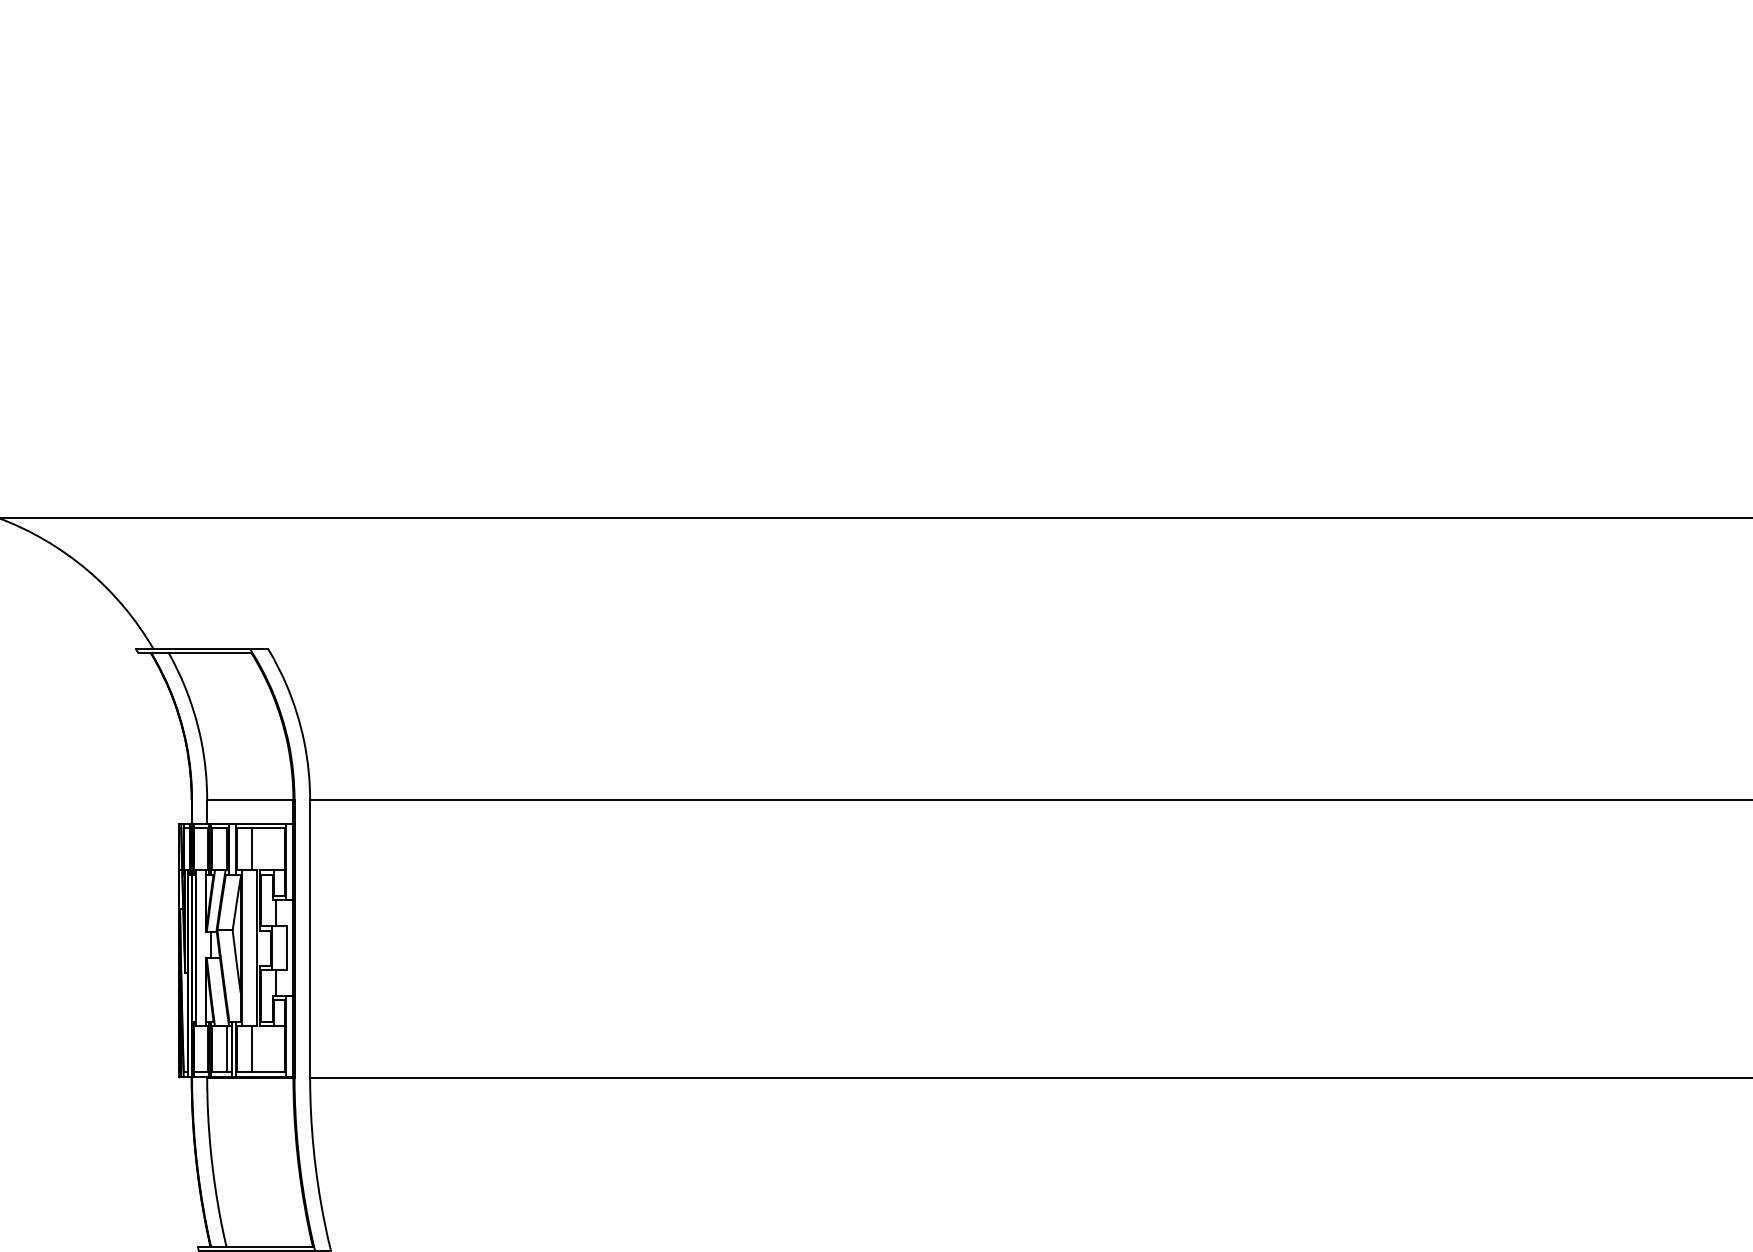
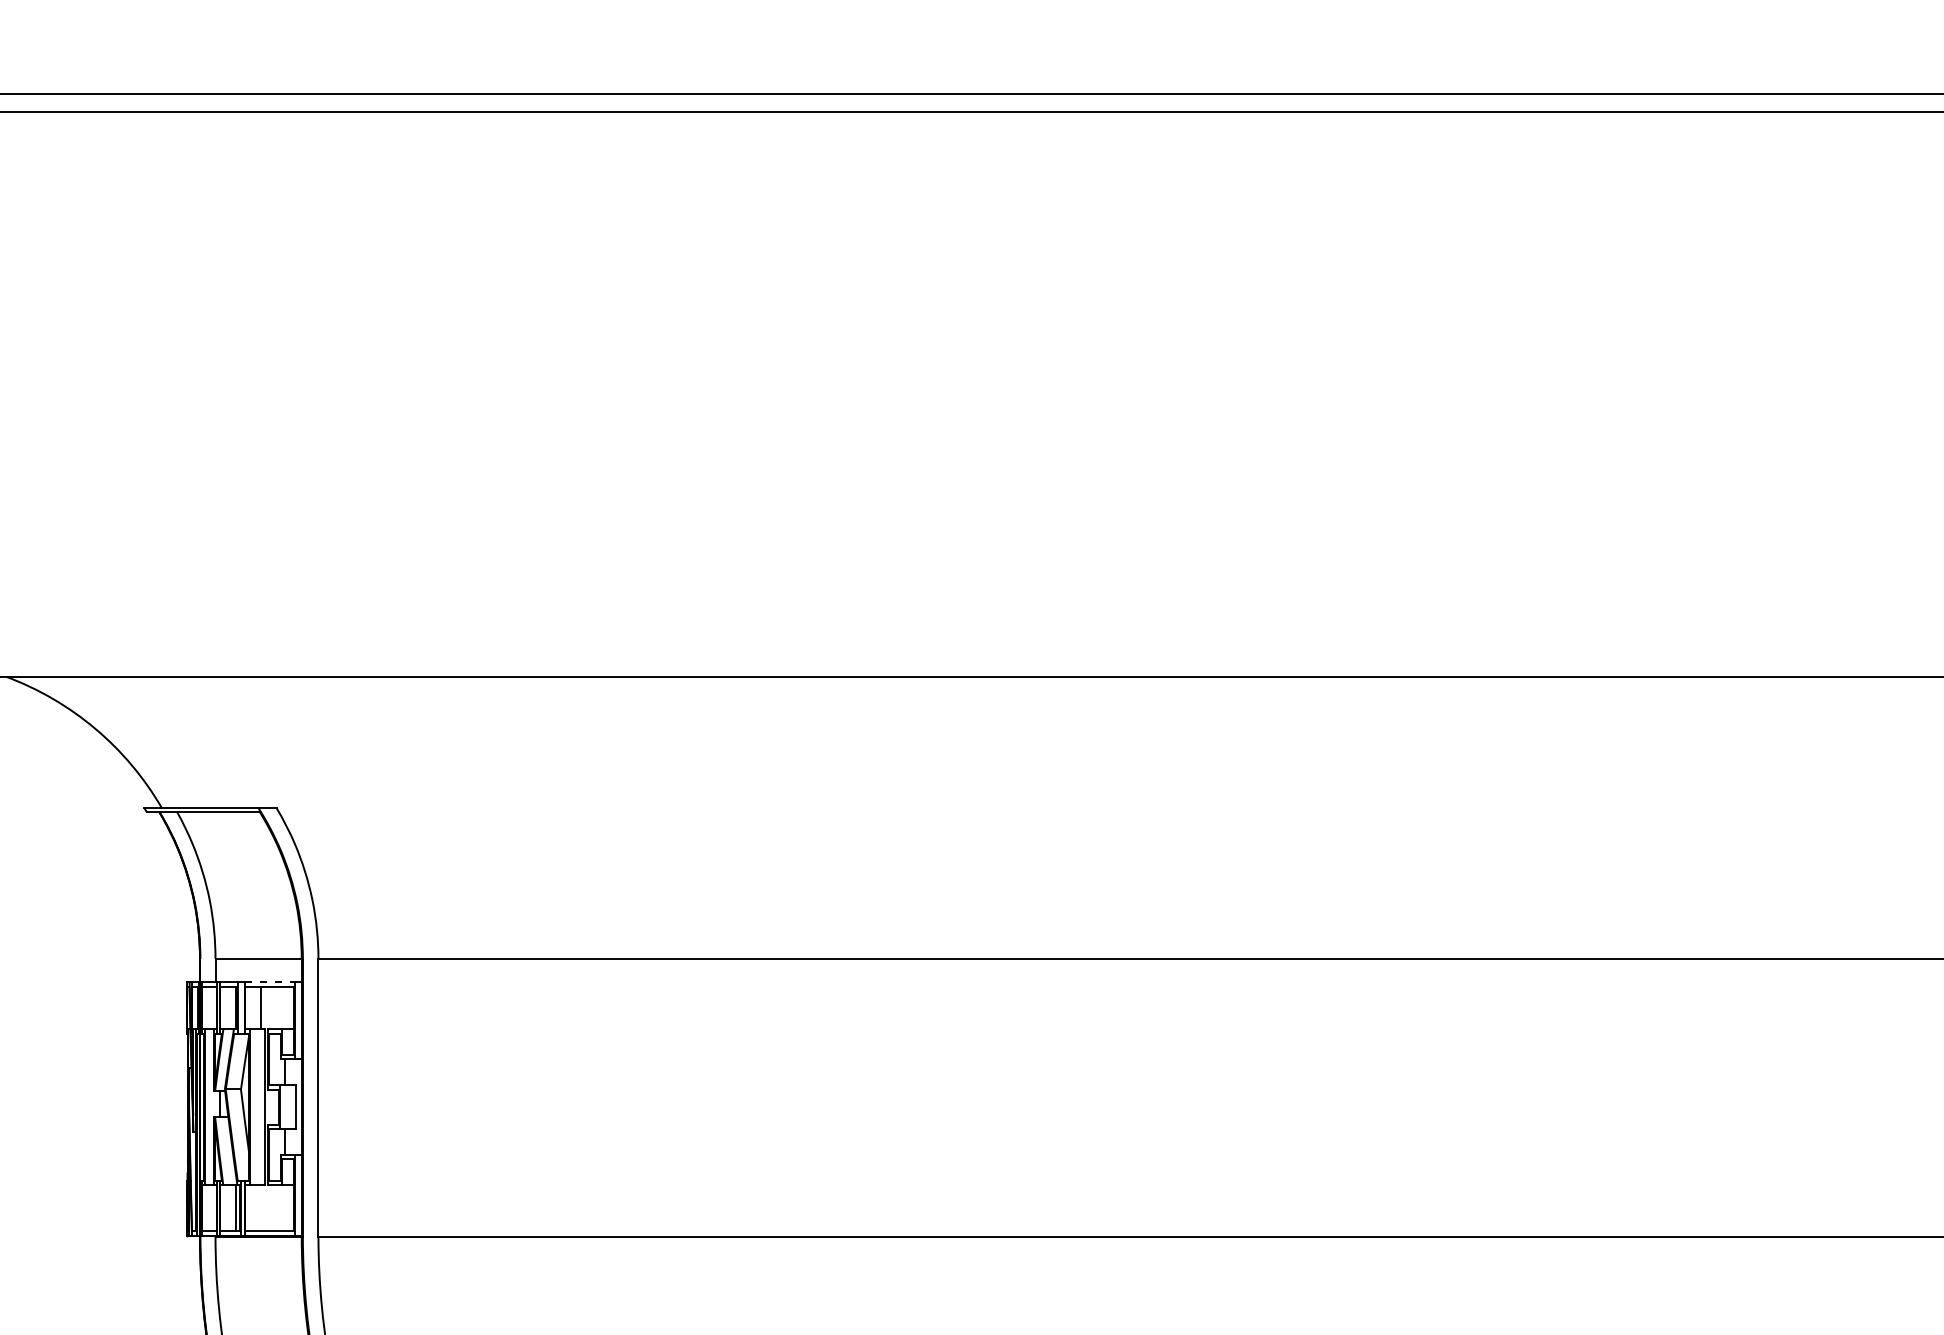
line: (262, 823) -> (270, 982), solid -> dashed
line: (252, 1048) -> (260, 1207), removed

